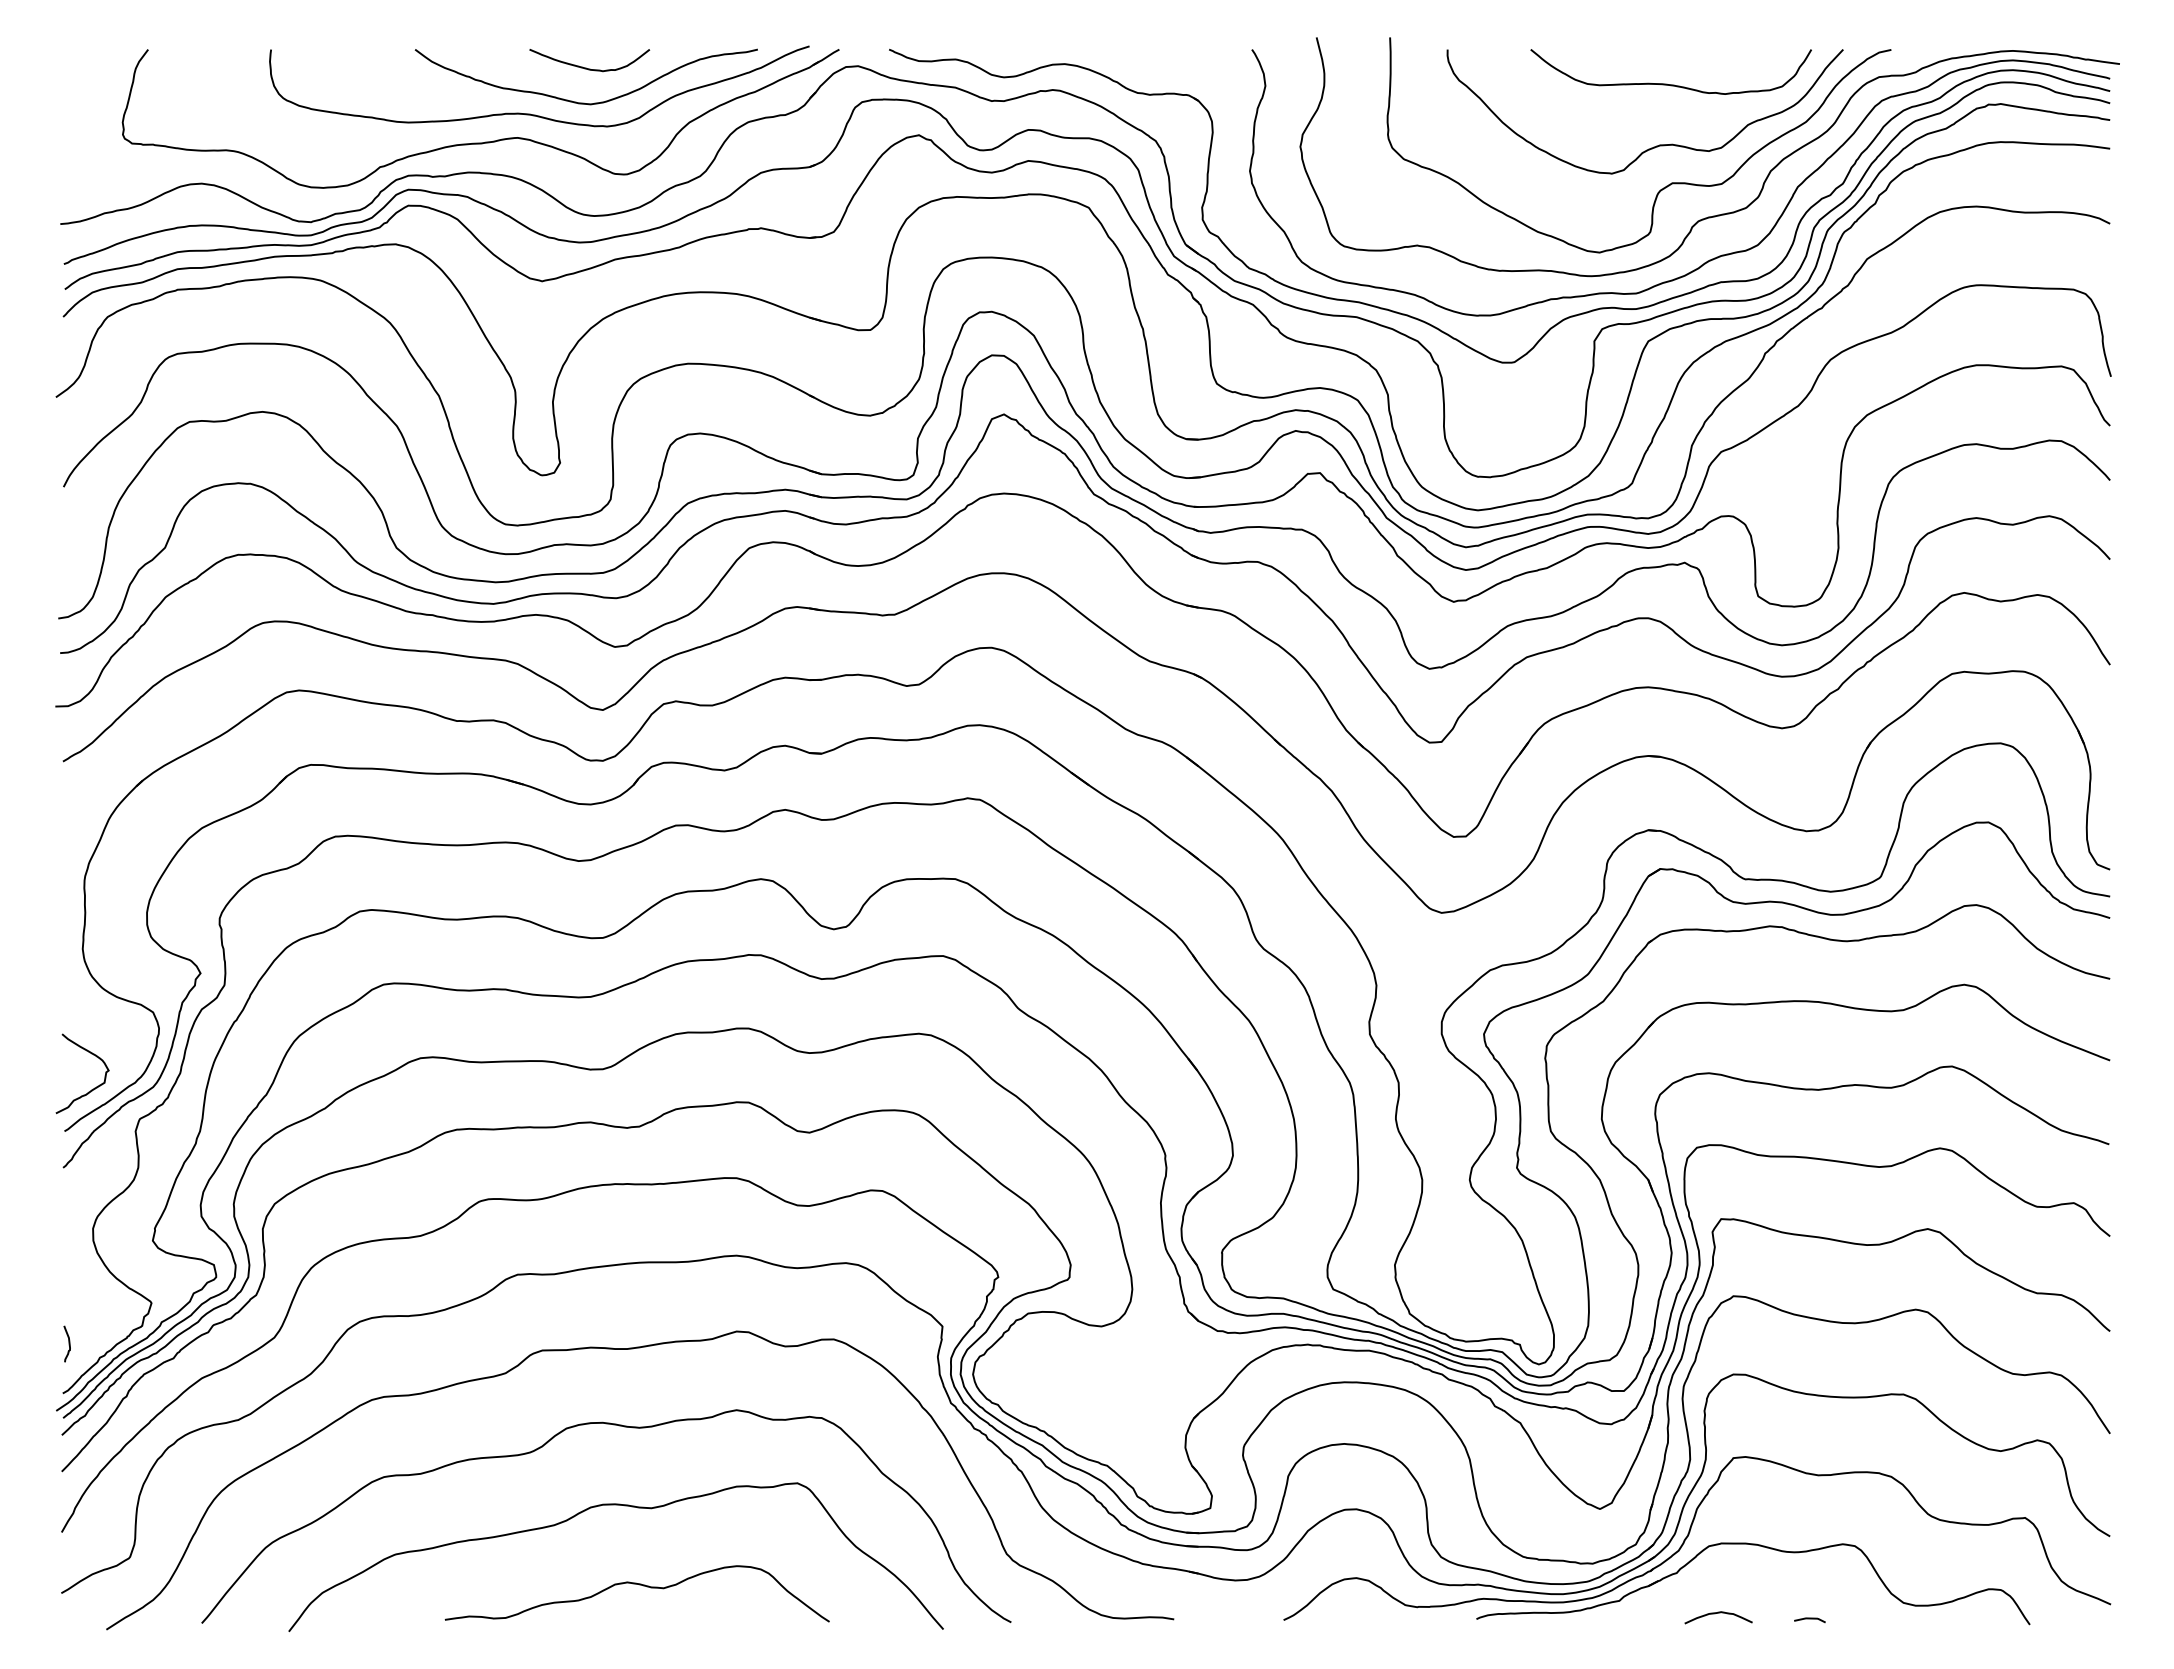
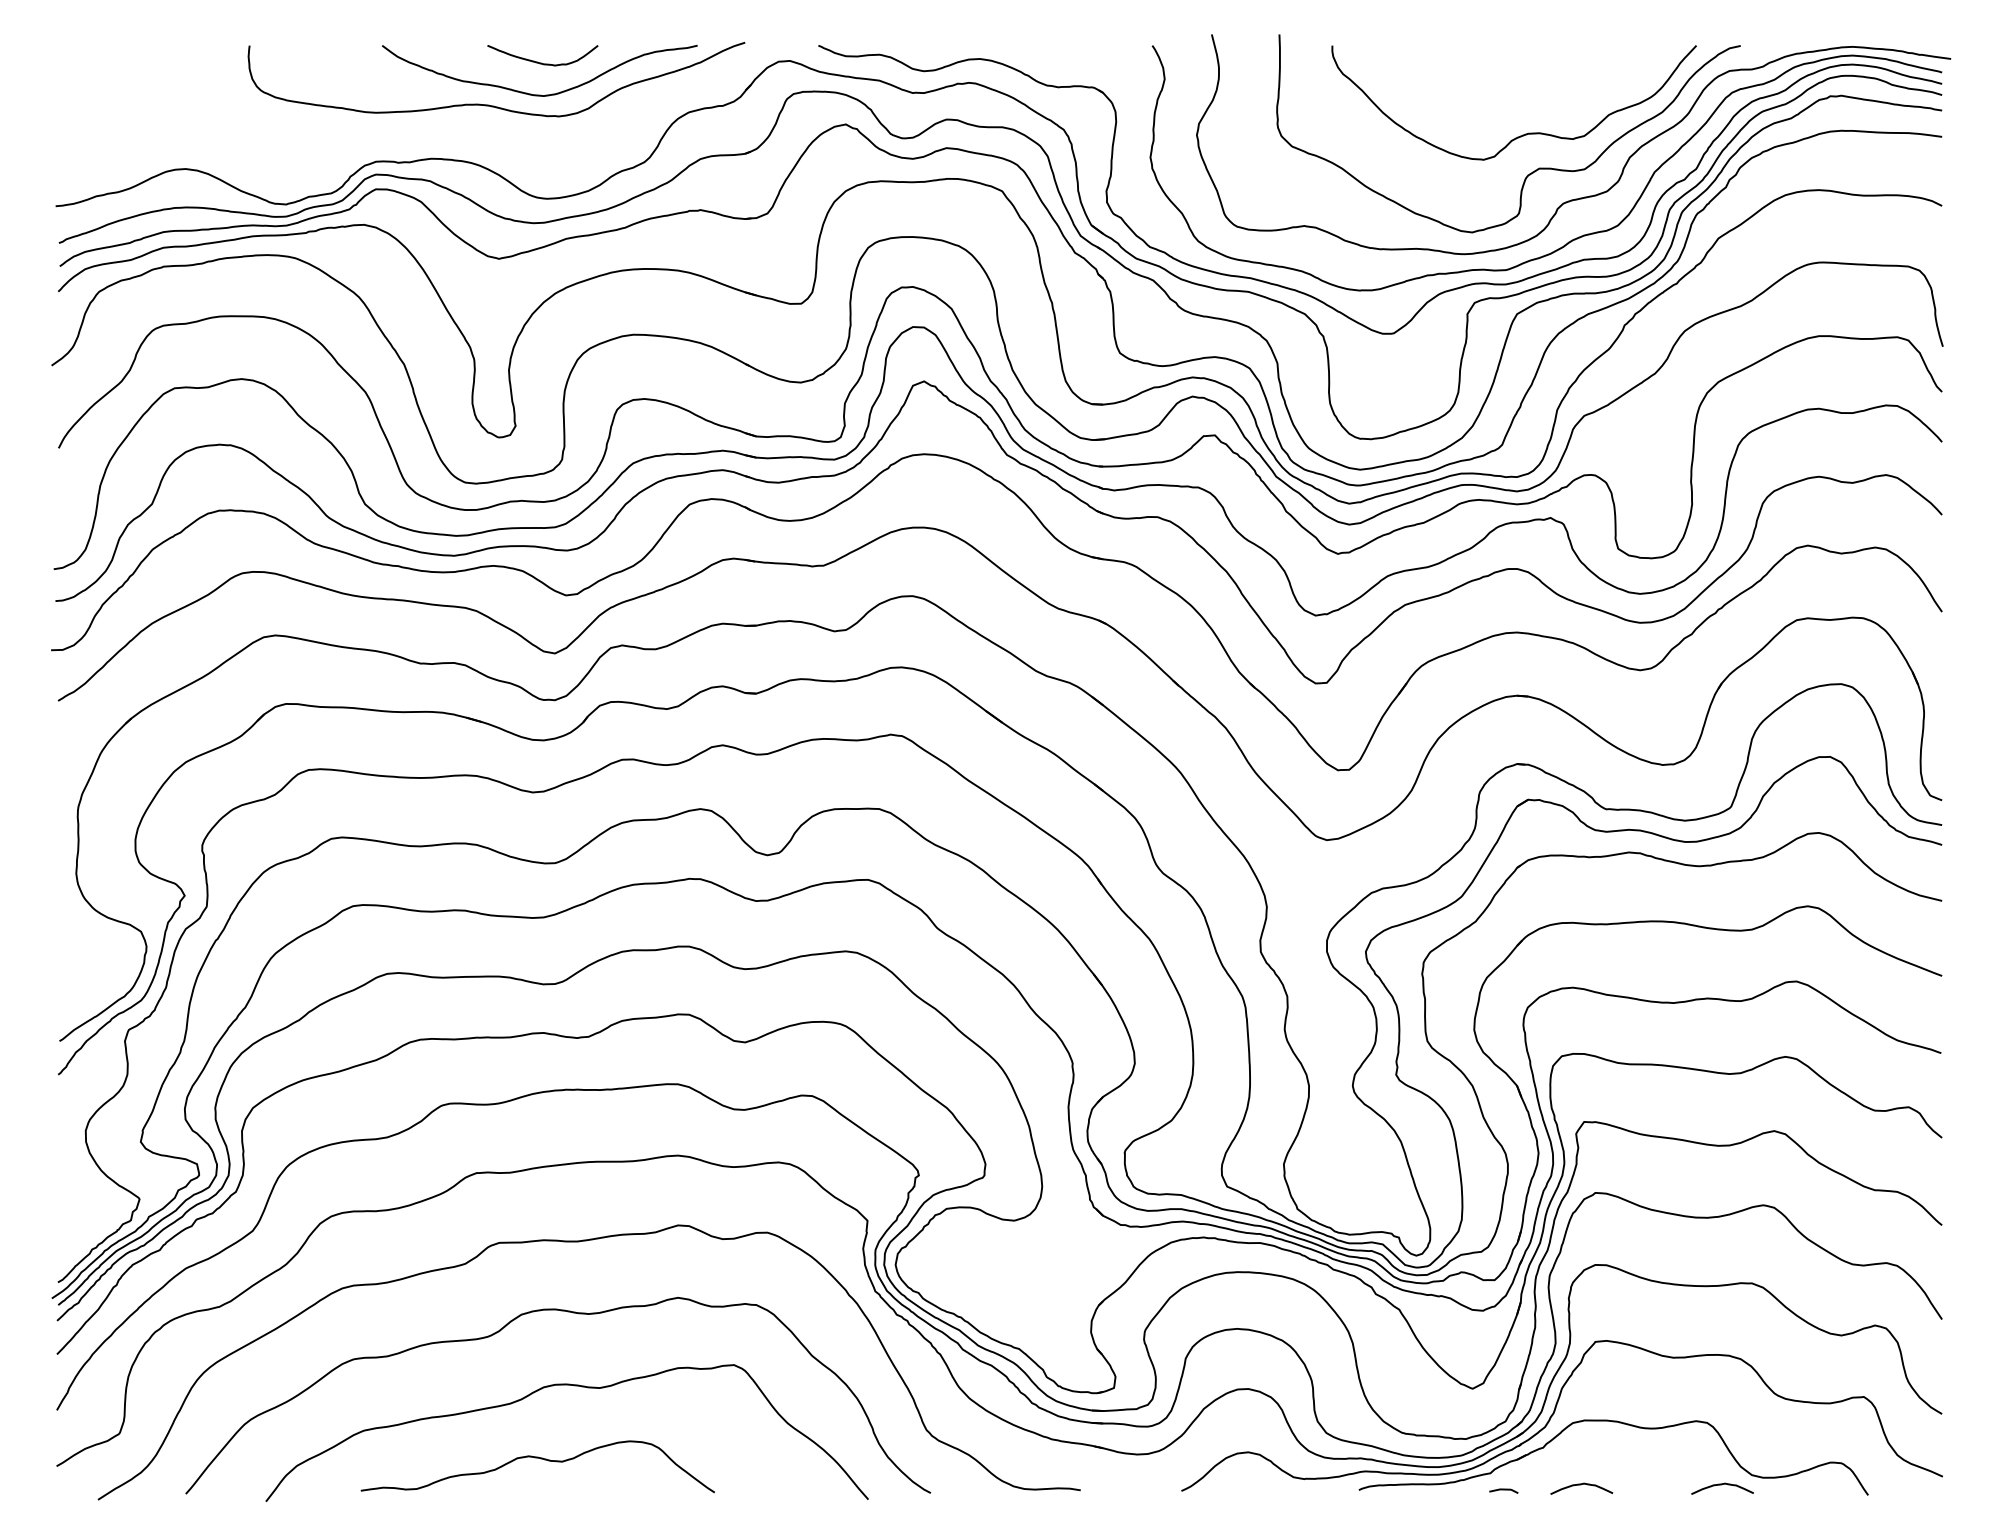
curve: (1667, 83) -> (1534, 76), removed
part: (485, 141) -> (446, 130), removed
curve: (91, 1089) -> (84, 1002), removed
curve: (68, 1343) -> (63, 1236), removed
curve: (639, 1585) -> (539, 1459), moved
curve: (1871, 1613) -> (1722, 1484), added
curve: (1809, 1619) -> (1503, 1490), moved

